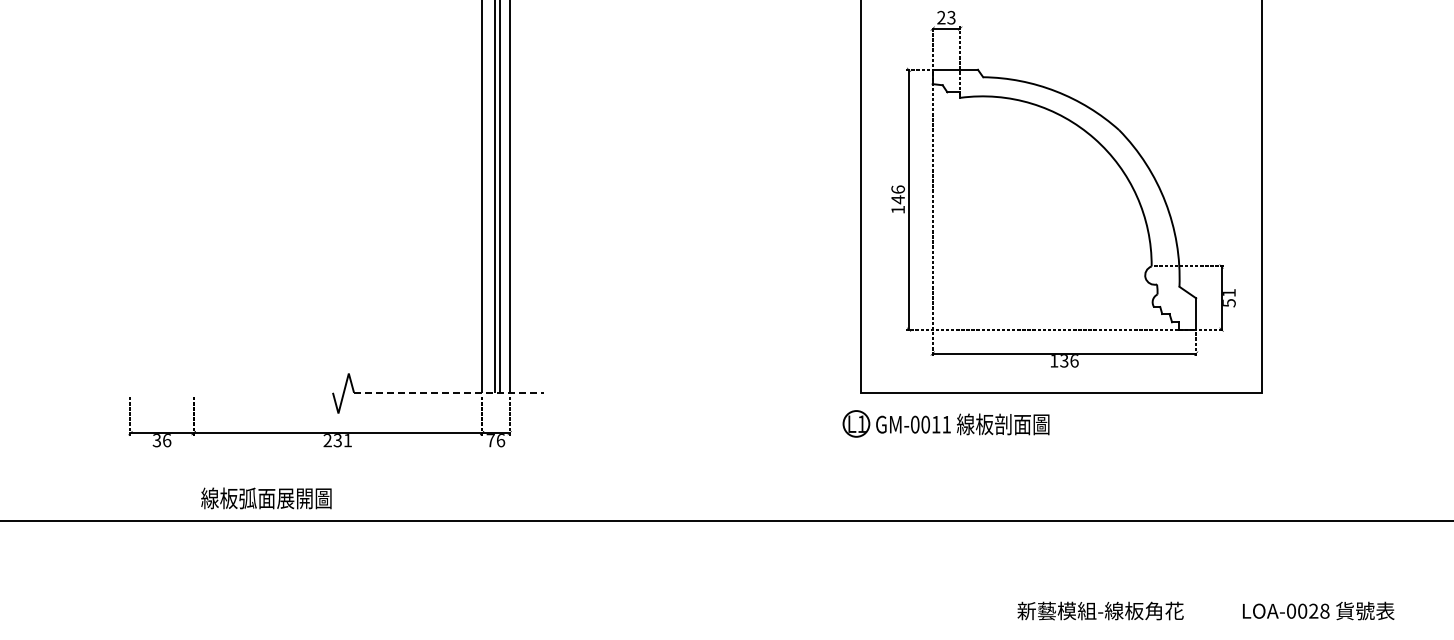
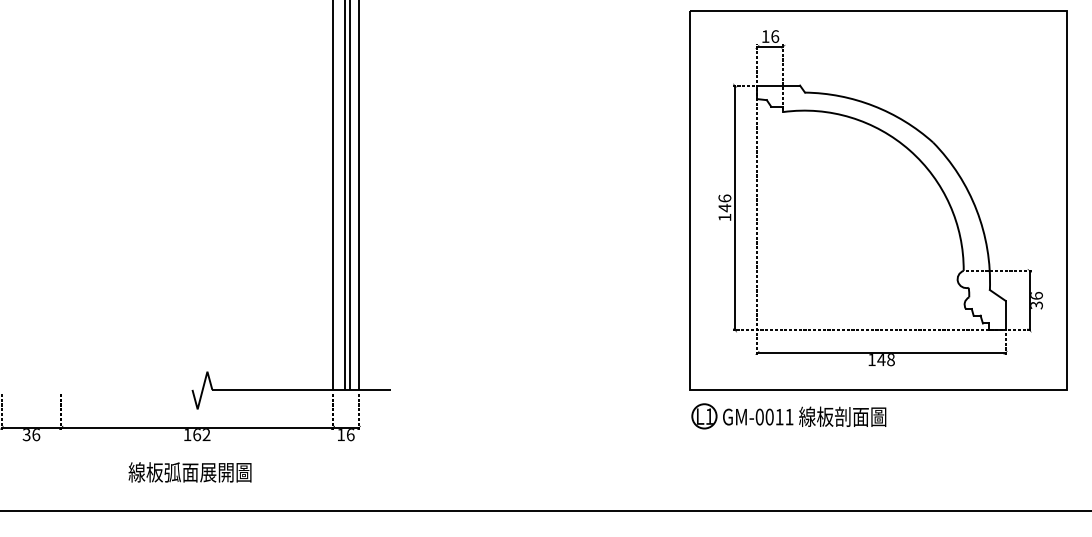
text: (946, 17) -> (770, 36), 23 -> 16
text: (1229, 297) -> (1037, 300), 51 -> 36
text: (1068, 361) -> (885, 360), 136 -> 148
line: (448, 392) -> (301, 389), dashed -> solid
part: (945, 423) -> (788, 415), moved
text: (337, 440) -> (196, 434), 231 -> 162
text: (490, 440) -> (340, 434), 76 -> 16
text: (266, 498) -> (190, 472), moved

